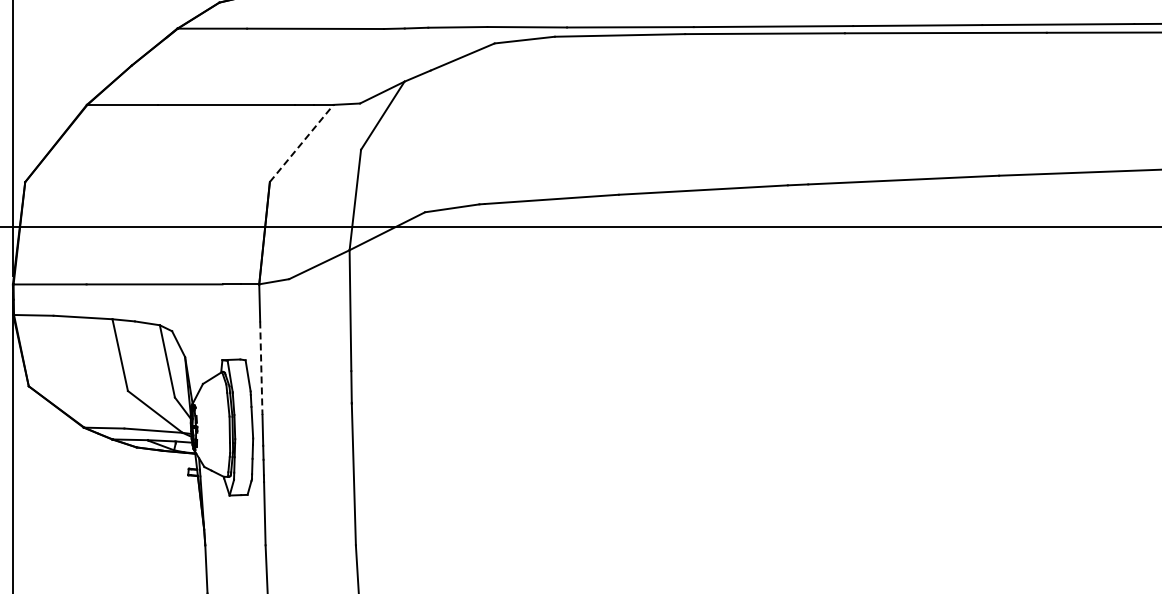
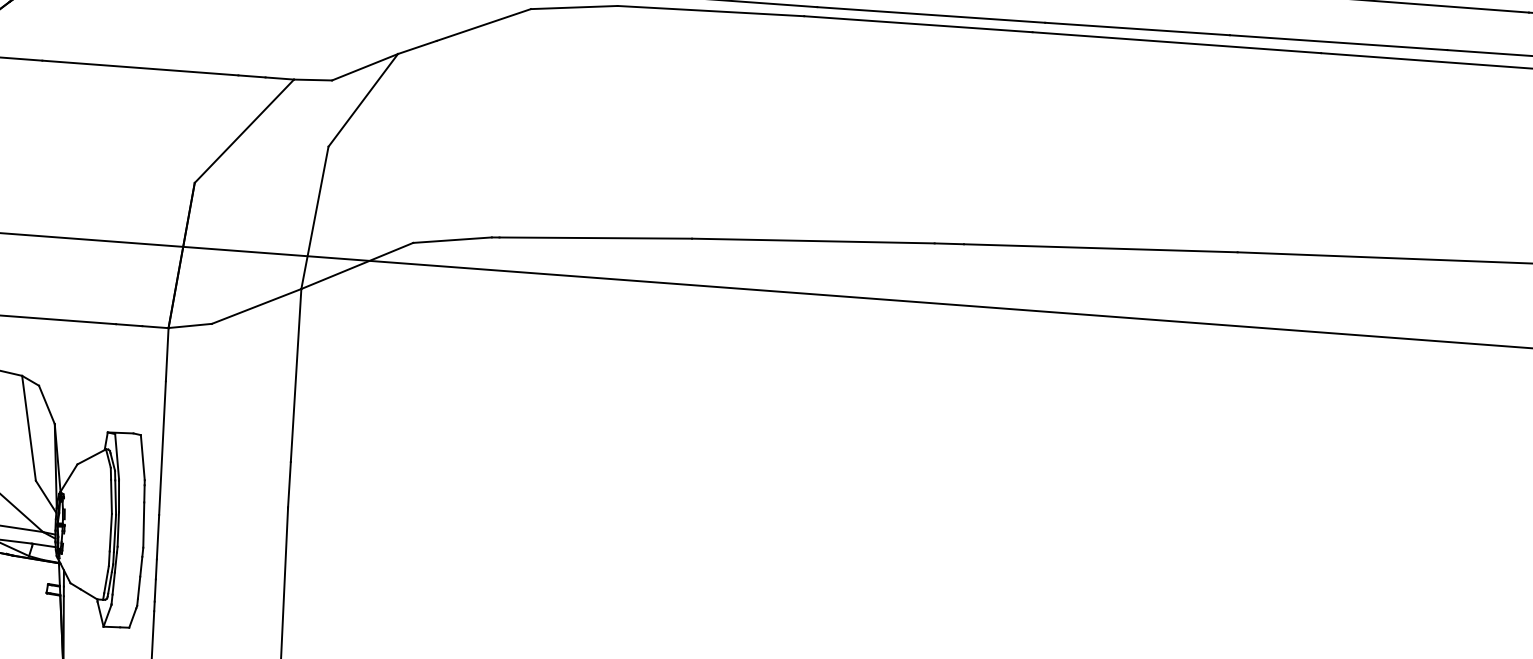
line: (301, 143) -> (244, 131), dashed -> solid
line: (261, 368) -> (162, 448), dashed -> solid

